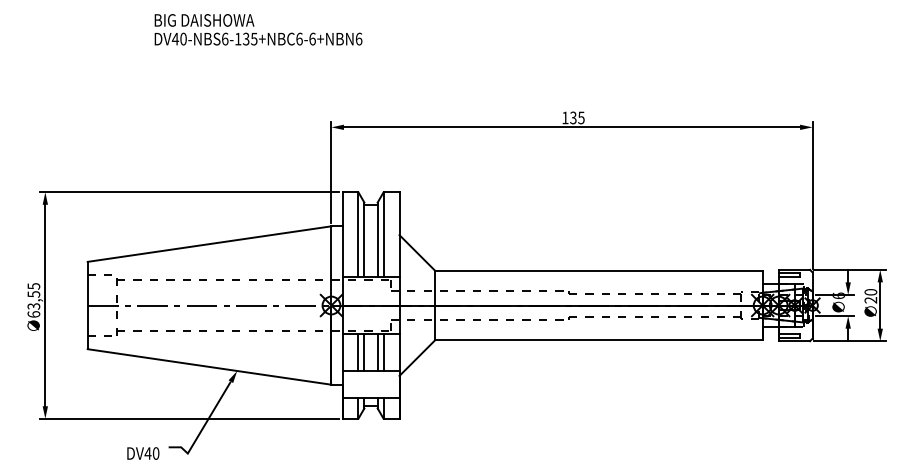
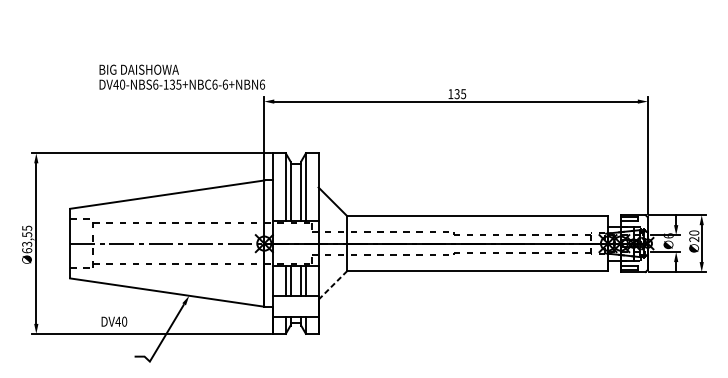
text: (258, 29) -> (182, 77), moved
line: (417, 357) -> (332, 285), solid -> dashed
text: (143, 453) -> (114, 321), moved

